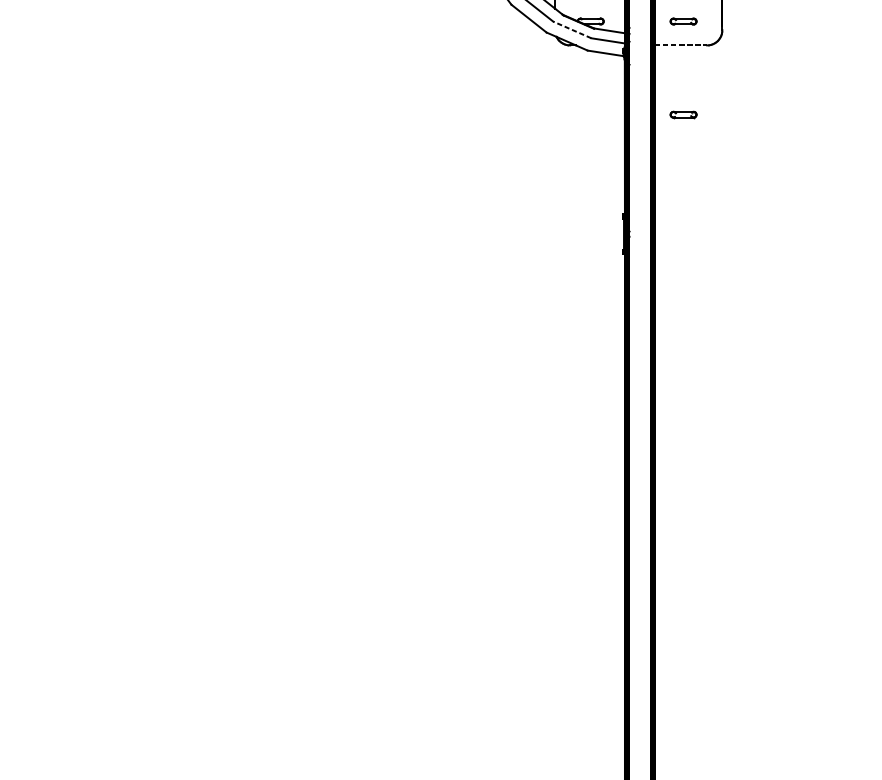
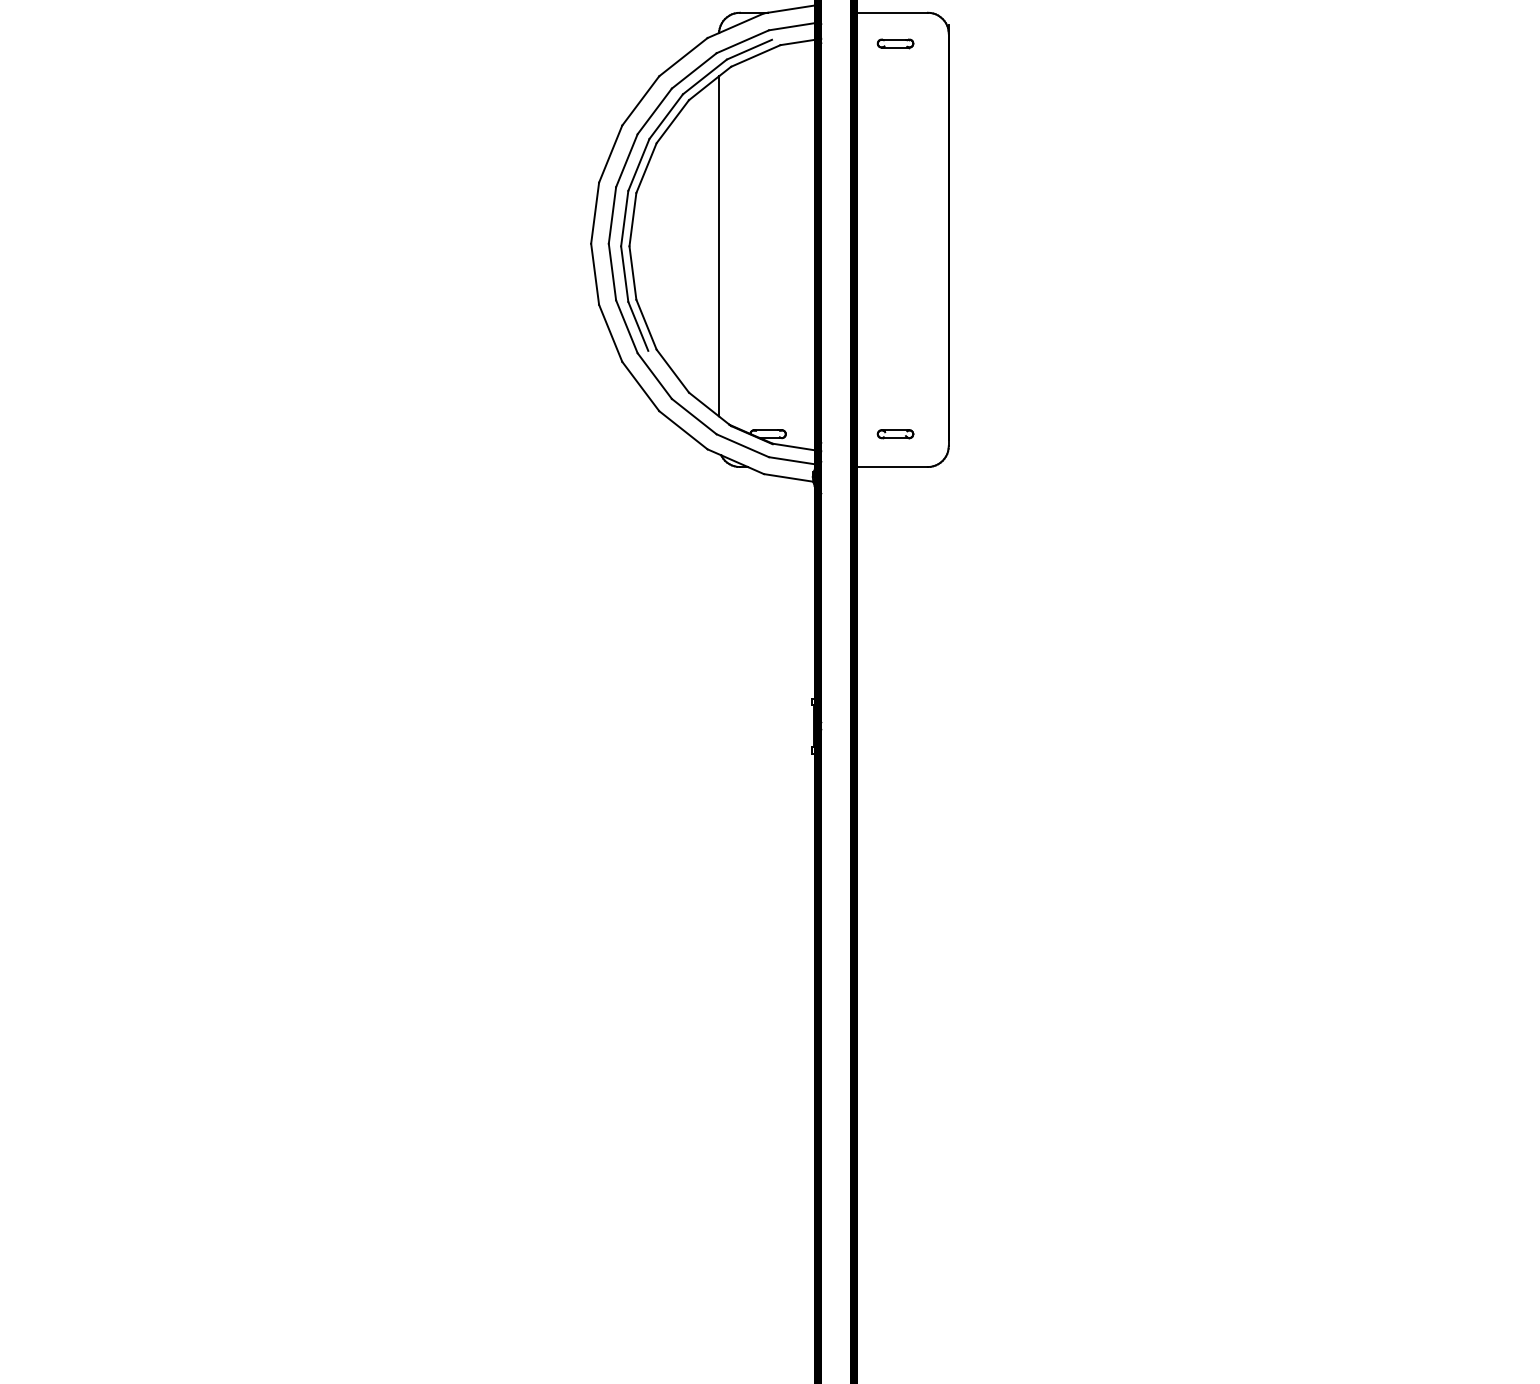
line: (572, 29) -> (742, 445), dashed -> solid
line: (681, 45) -> (892, 467), dashed -> solid
part: (683, 114) -> (895, 562), removed

